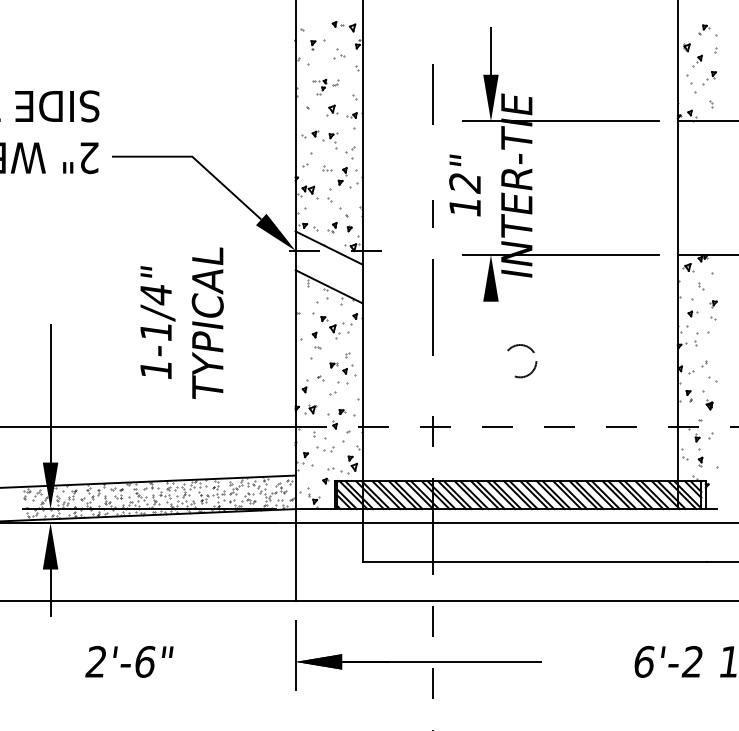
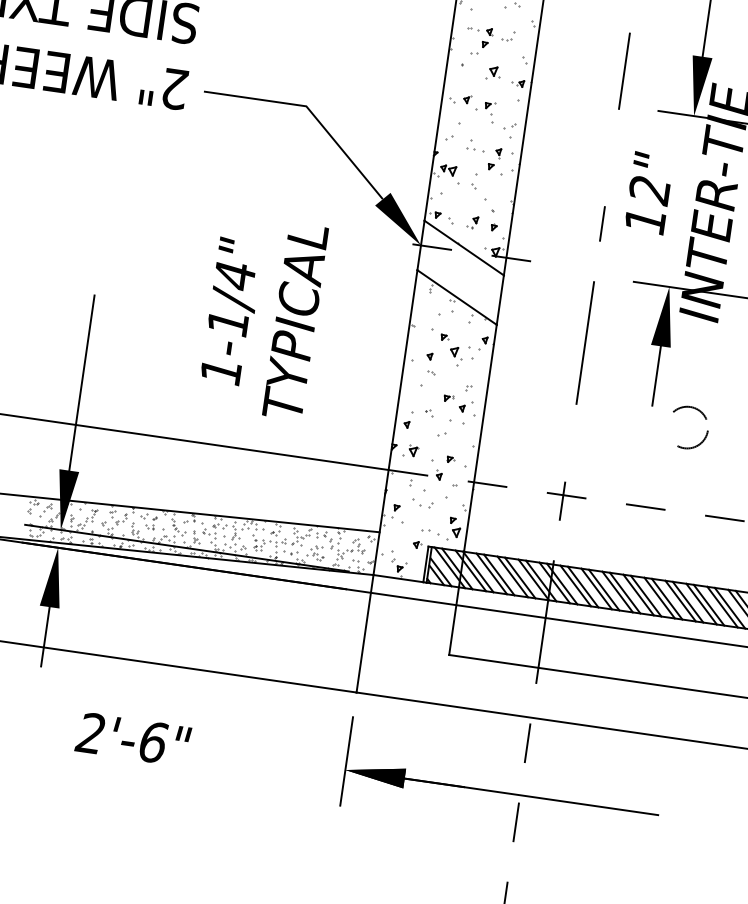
part: (325, 86) -> (489, 41), size x1.43
part: (327, 168) -> (476, 146), size x1.67
line: (490, 324) -> (656, 375), added

